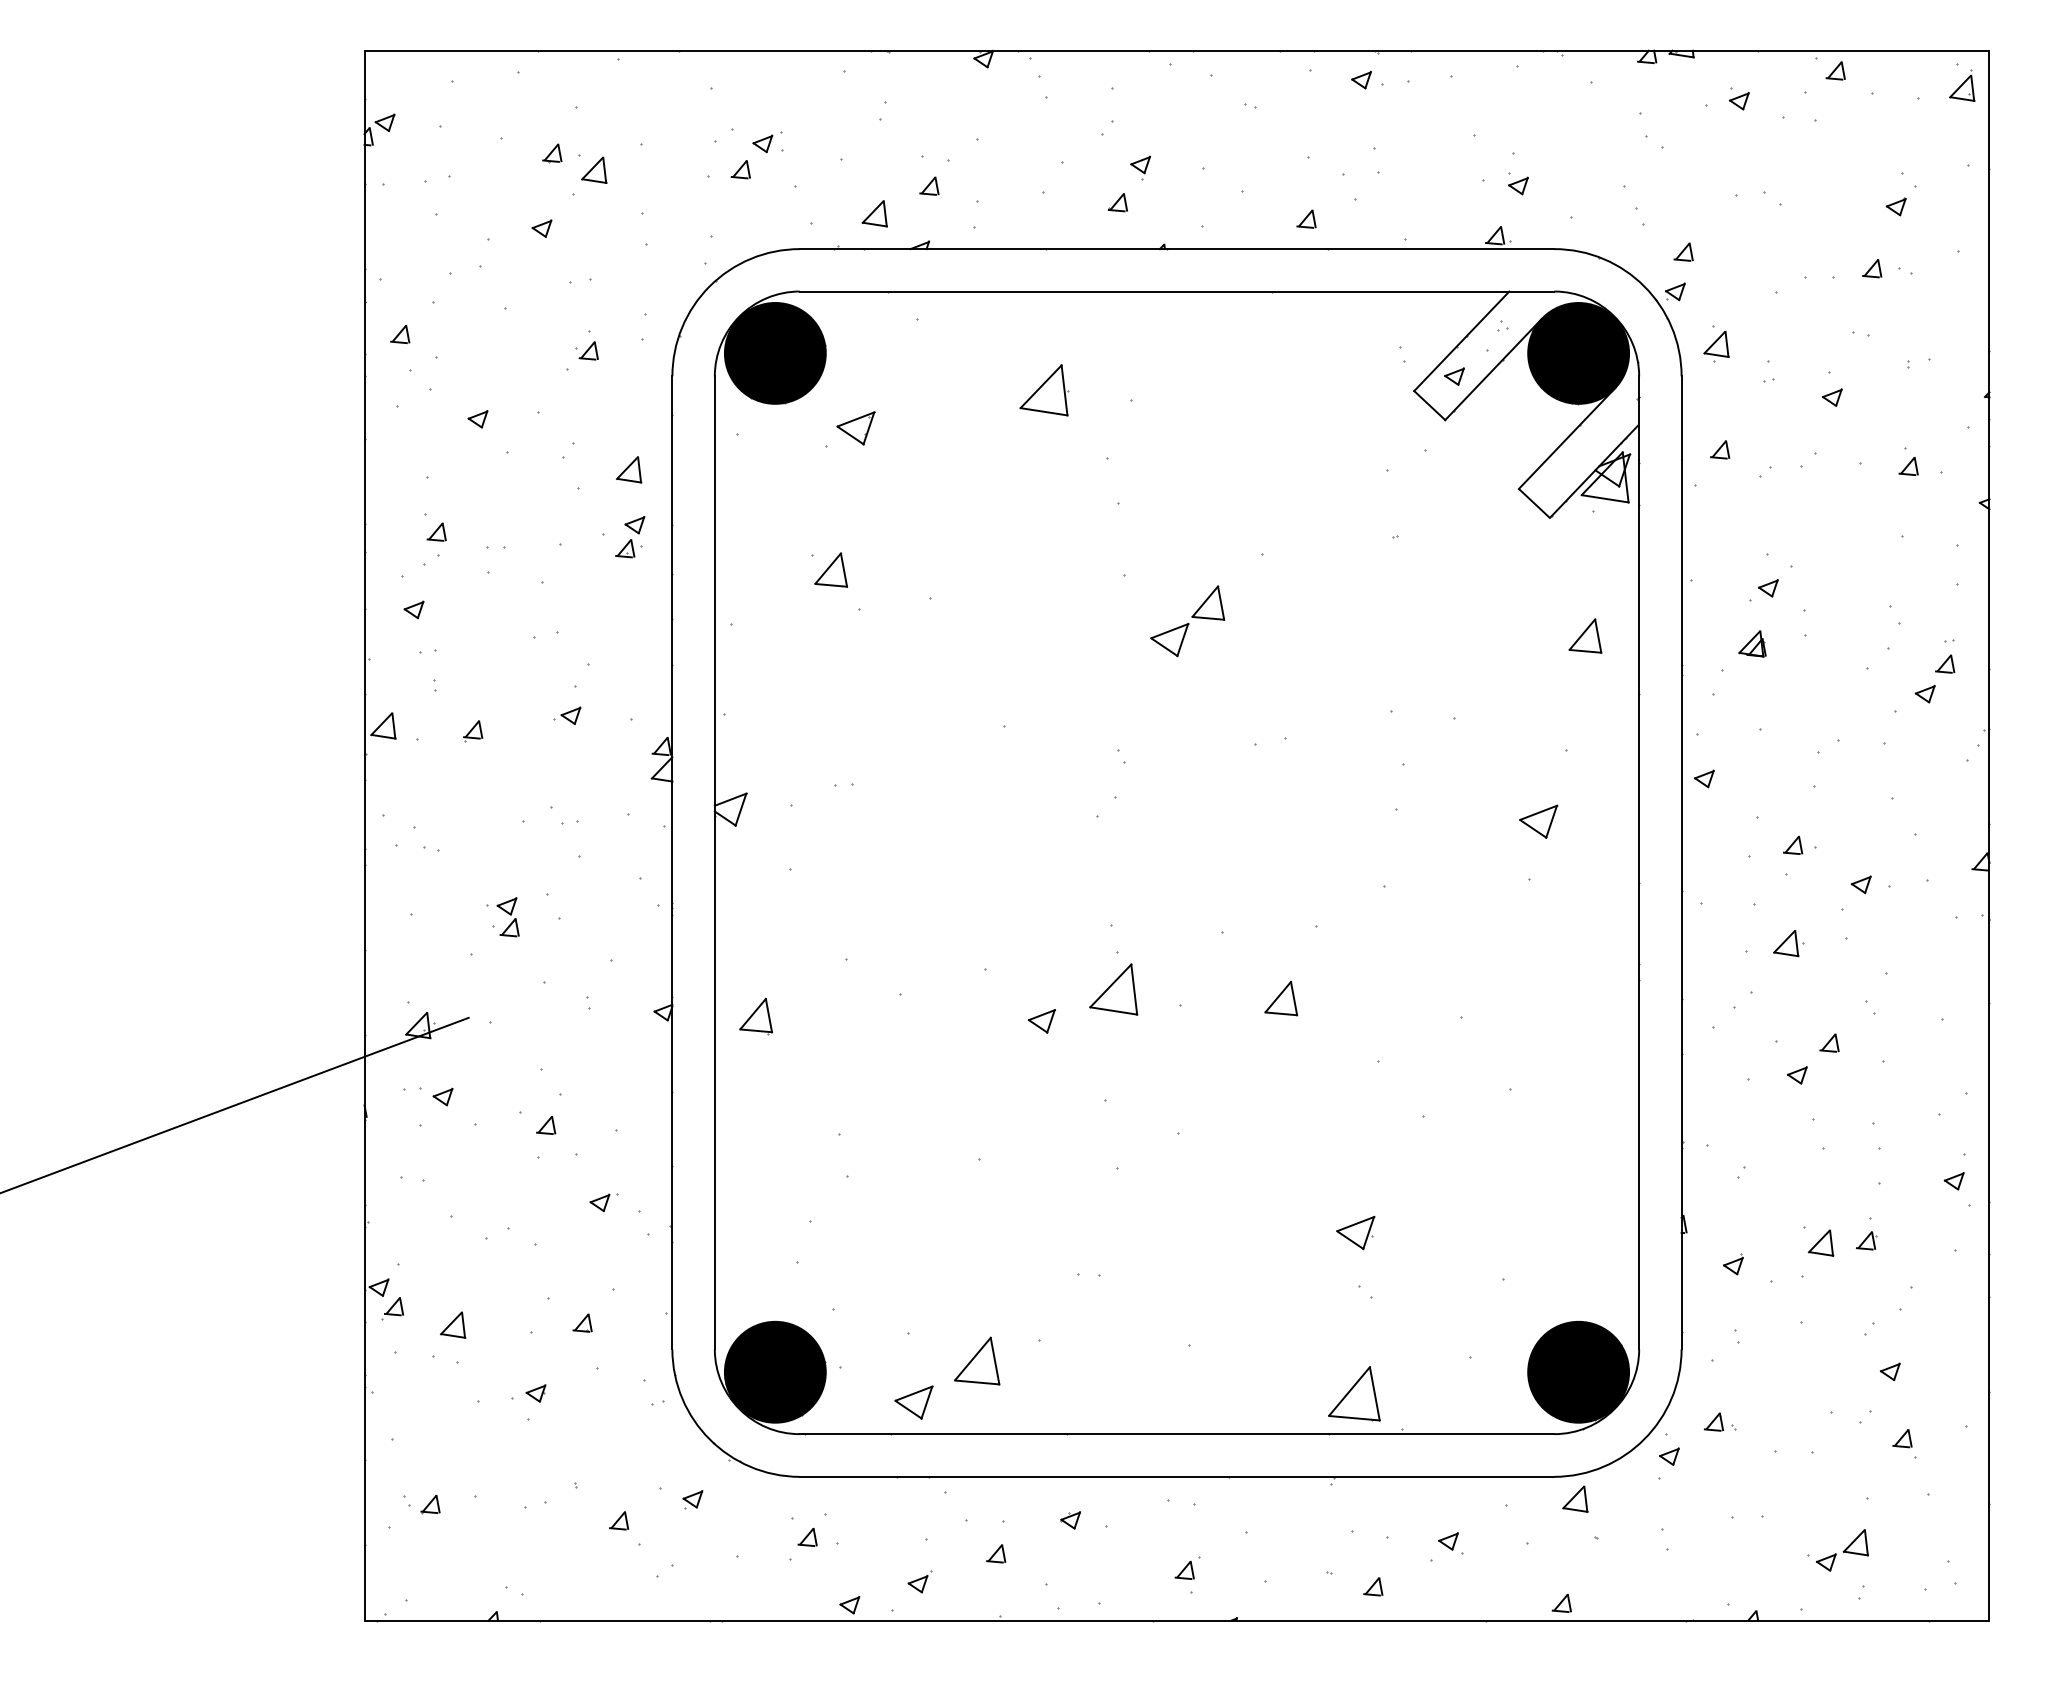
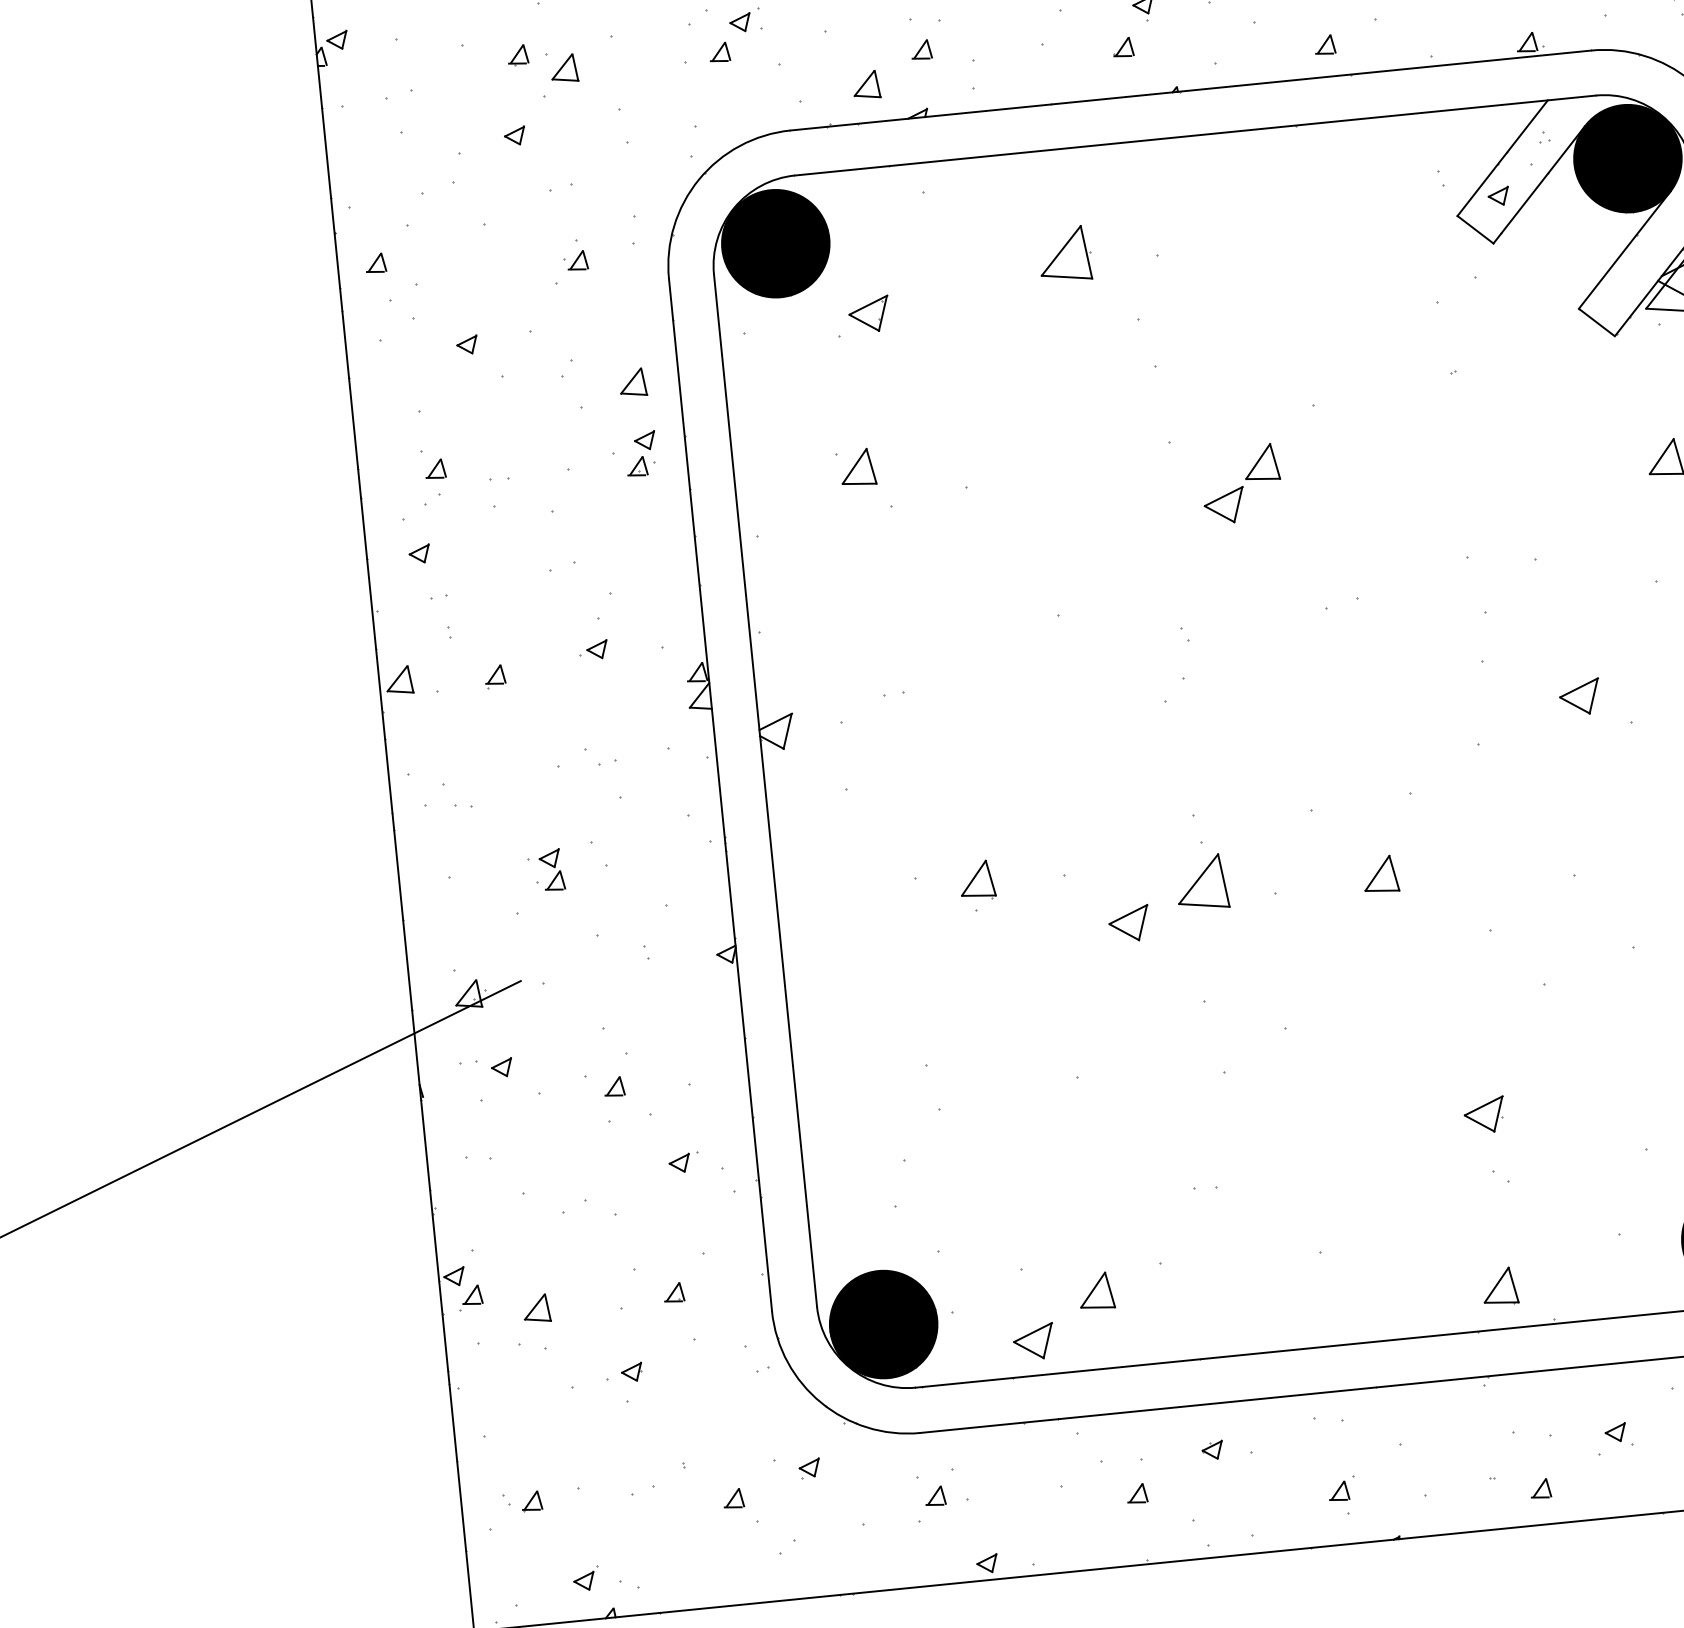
part: (1538, 821) -> (1579, 697), moved
part: (755, 1016) -> (976, 880), moved
part: (1041, 1021) -> (1128, 924), size x1.43
part: (976, 1360) -> (1095, 1290), size x0.71
part: (1353, 1394) -> (1499, 1286), size x0.62
part: (919, 1581) -> (585, 1578), moved

